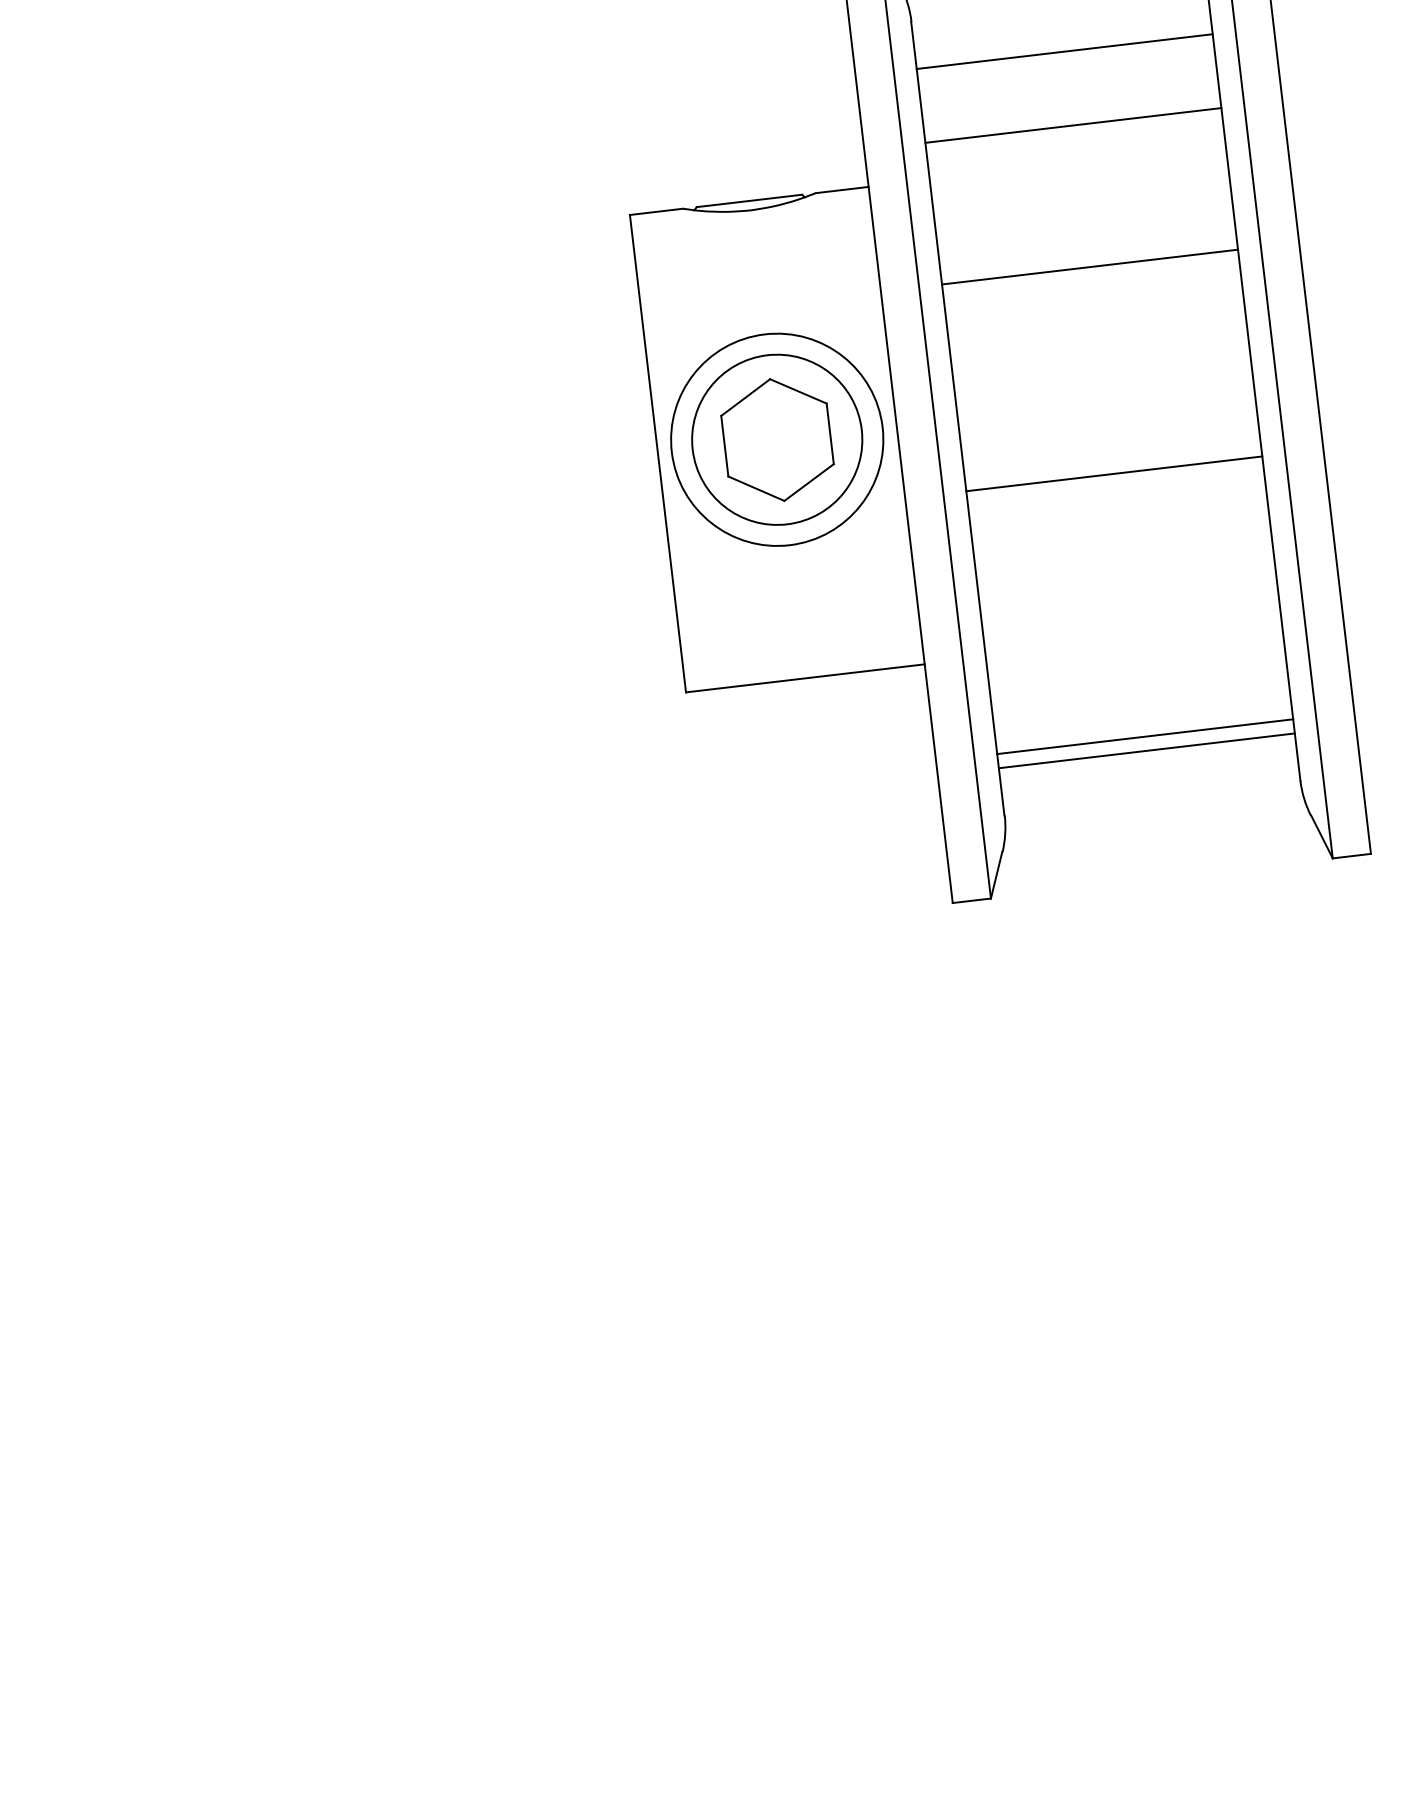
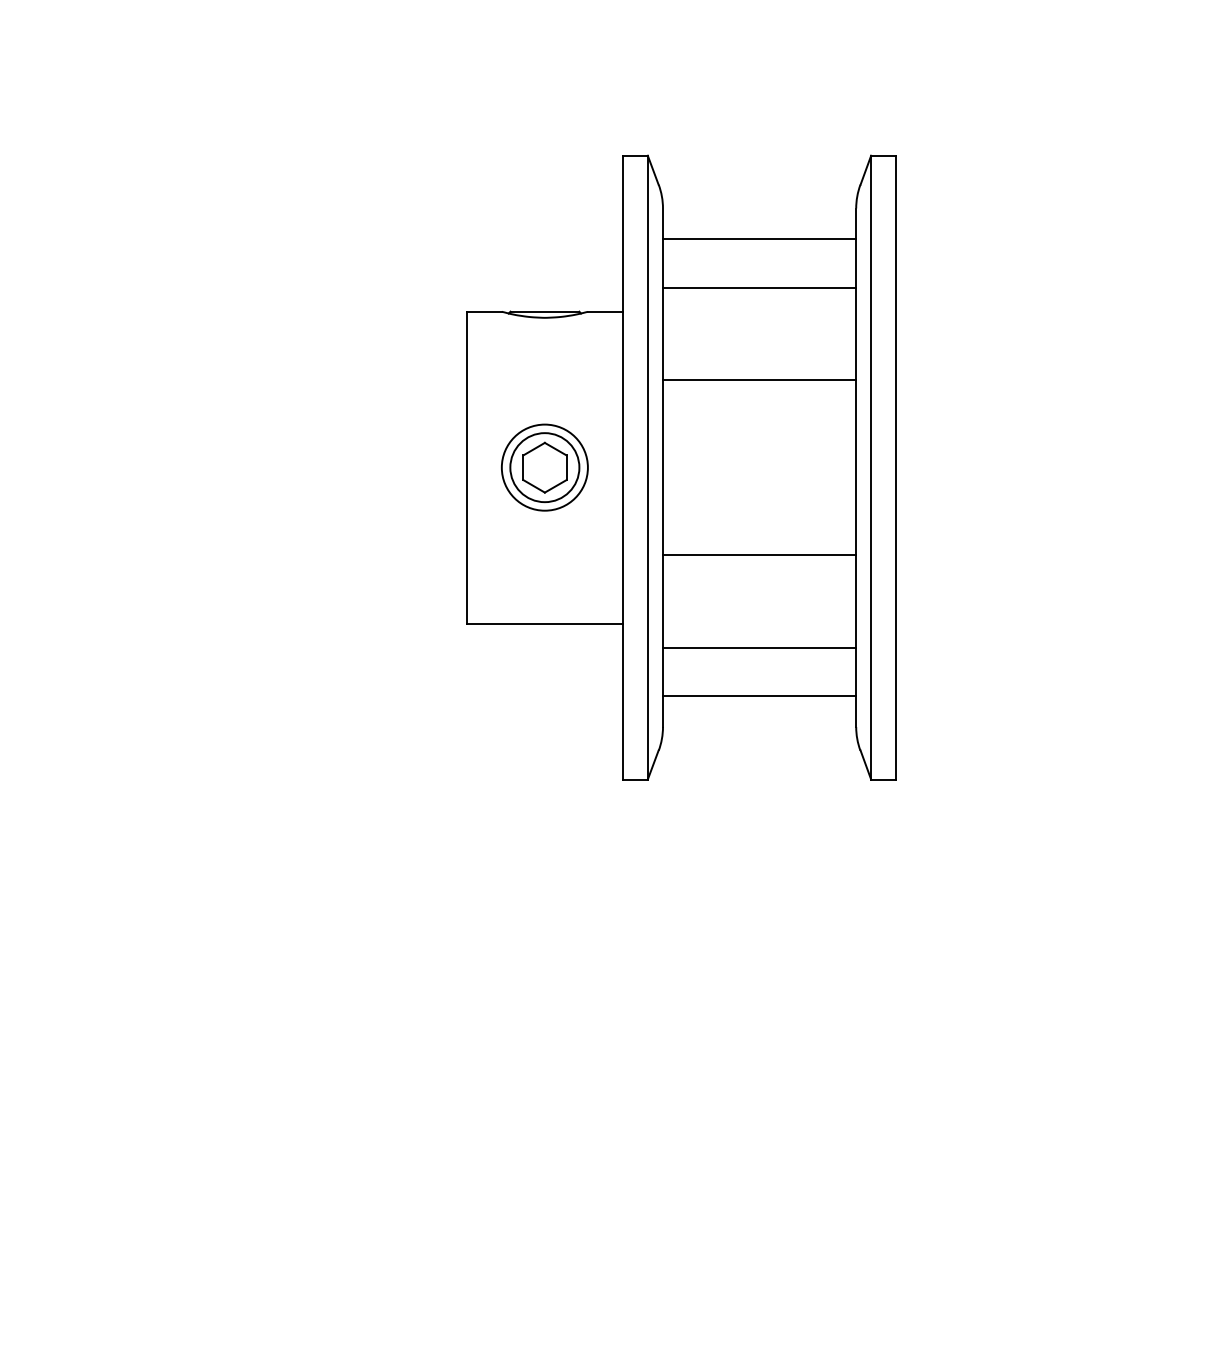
part: (776, 439) -> (544, 467), size x0.62
line: (1114, 474) -> (759, 555), moved
line: (1145, 735) -> (759, 647), moved

